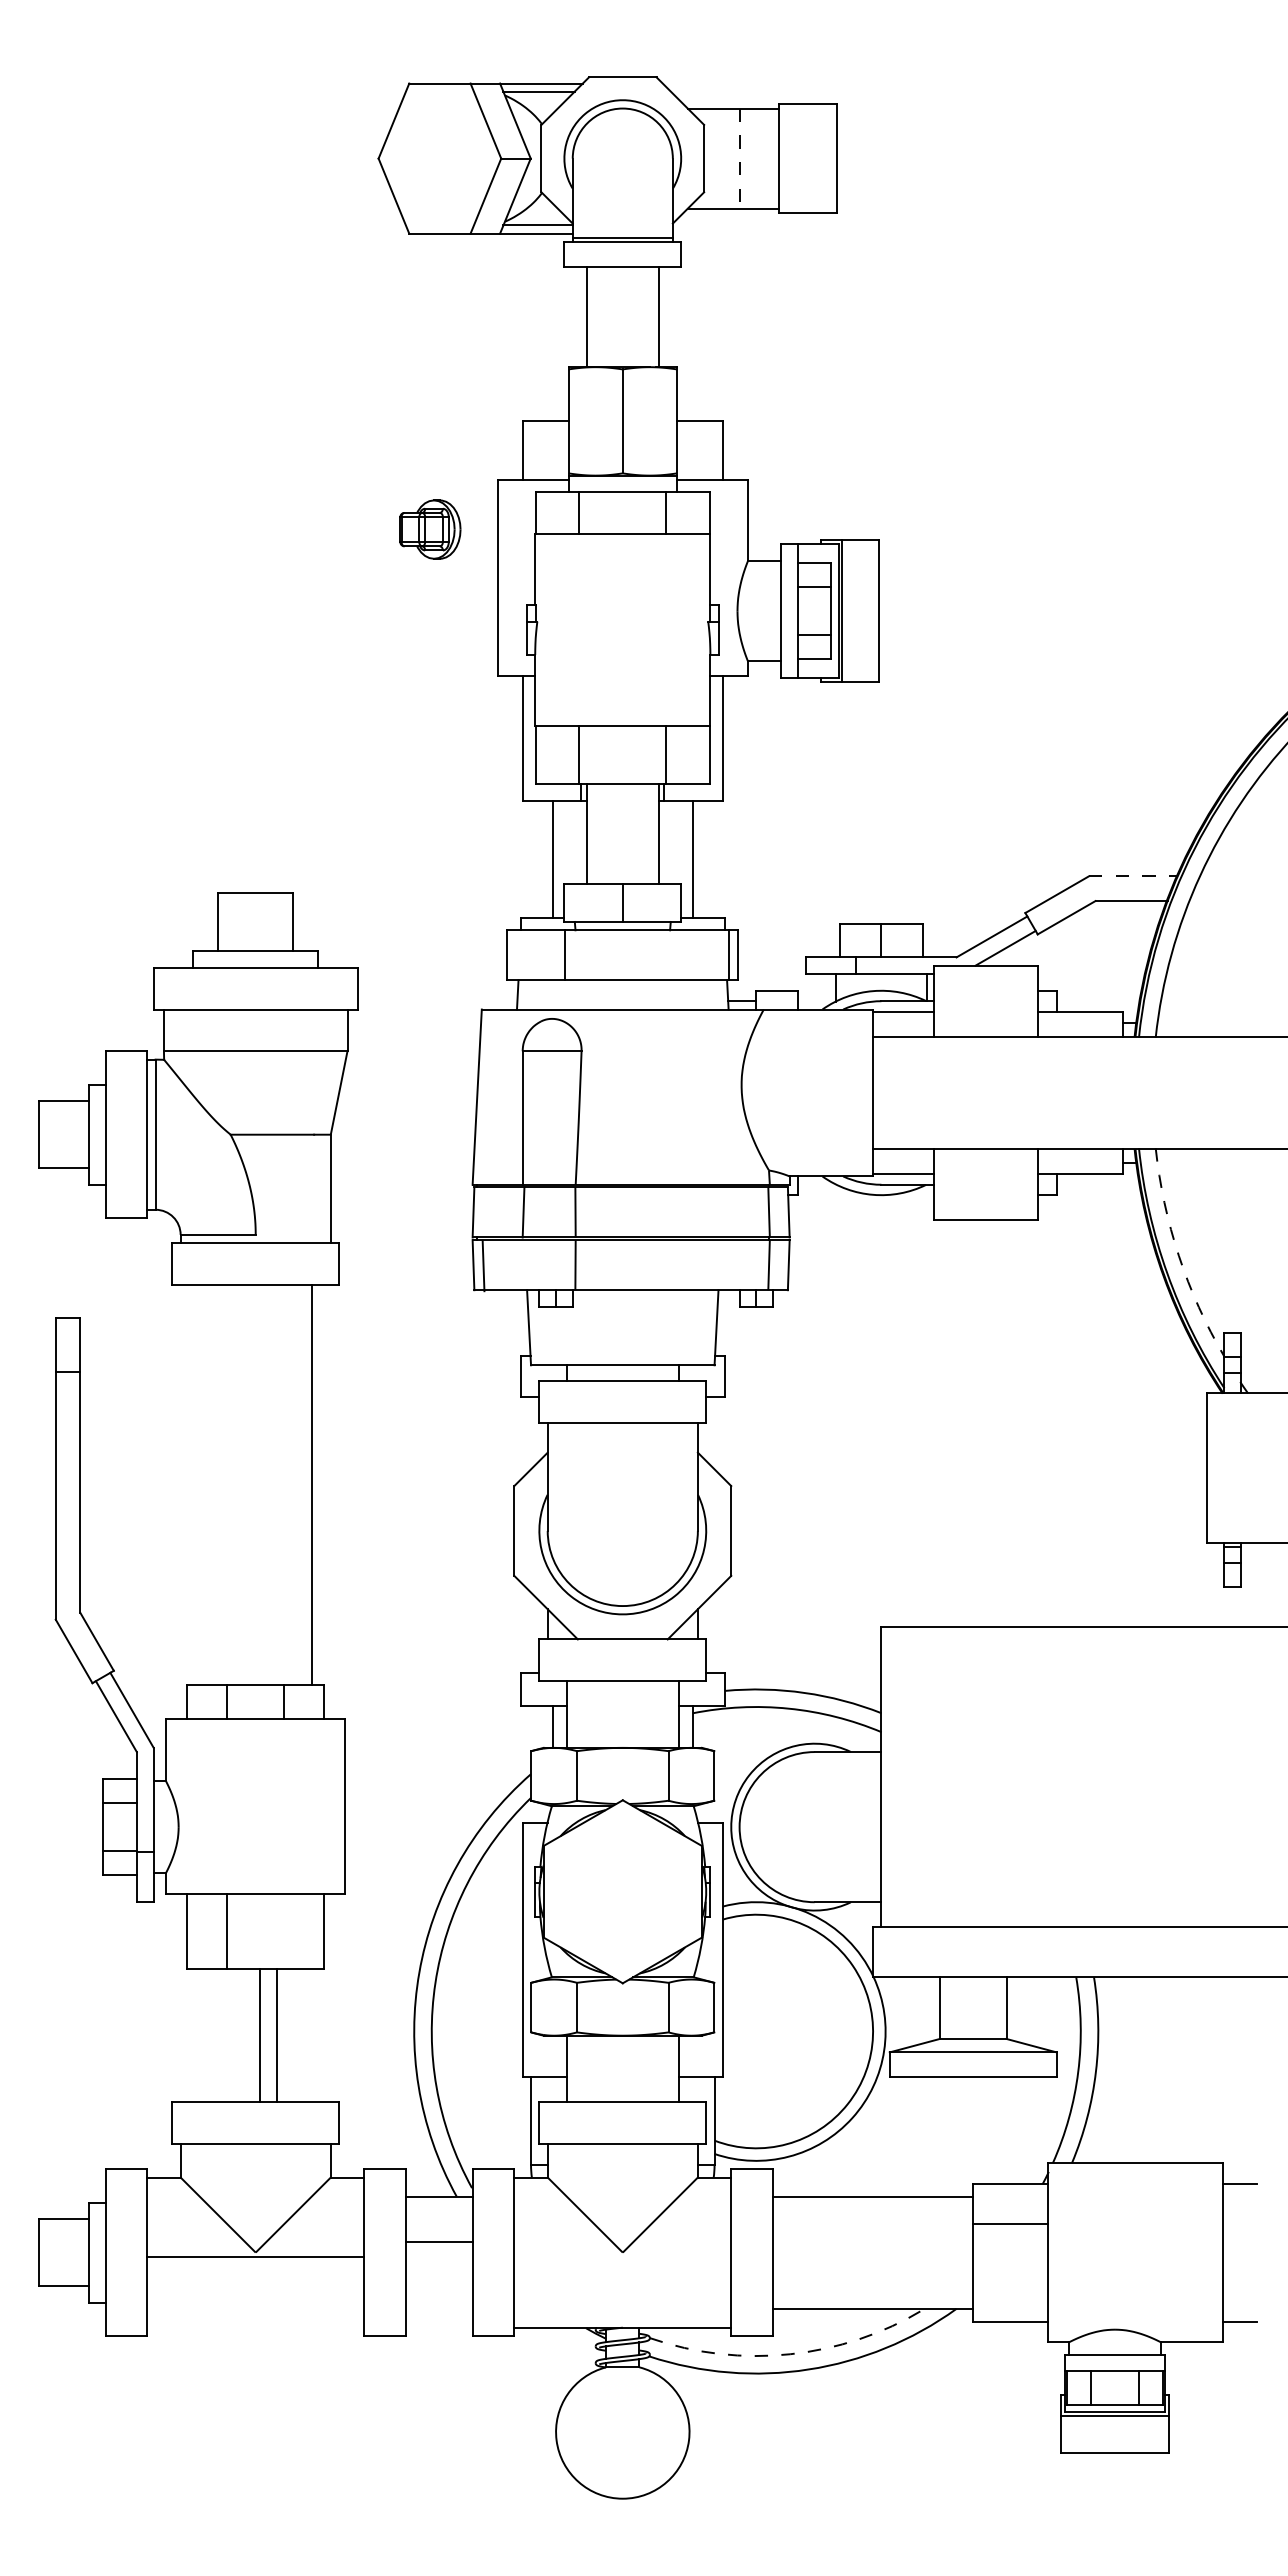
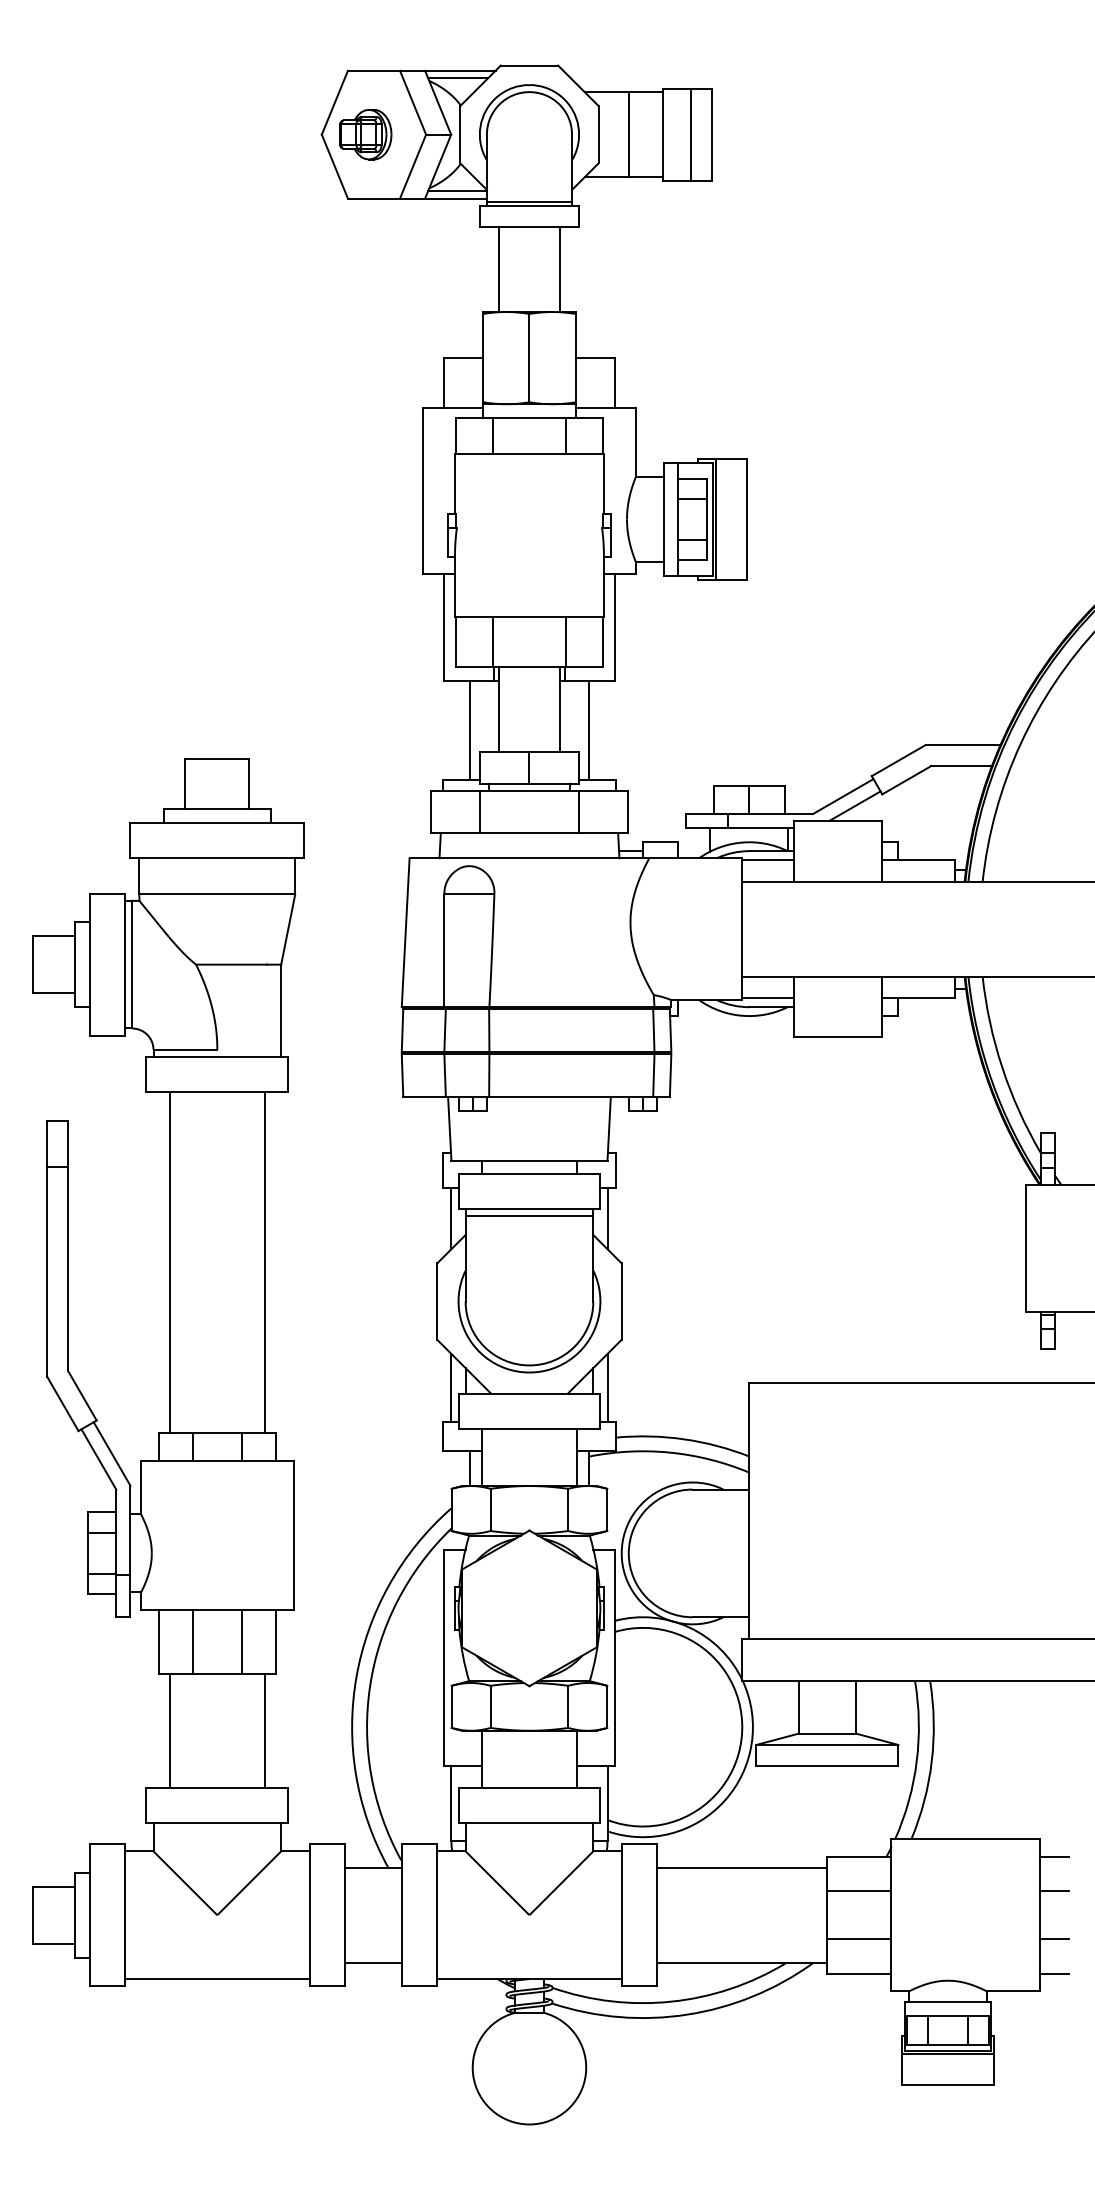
line: (812, 158) -> (690, 134), added
line: (739, 159) -> (628, 135), dashed -> solid
part: (430, 529) -> (365, 134), moved
line: (1133, 876) -> (963, 745), dashed -> solid
line: (728, 955) -> (578, 812), moved
arc: (1178, 1255) -> (1001, 1067), dashed -> solid
line: (483, 1266) -> (445, 1075), moved
line: (622, 1430) -> (529, 1216), added
line: (531, 1433) -> (451, 1218), added
line: (714, 1433) -> (607, 1218), added
line: (199, 1484) -> (169, 1262), added
line: (531, 1632) -> (451, 1387), added
line: (714, 1632) -> (607, 1387), added
line: (284, 1930) -> (241, 1641), added
line: (259, 2035) -> (264, 1730), moved
line: (276, 2035) -> (169, 1730), moved
line: (1239, 2224) -> (1053, 1891), added
line: (438, 2241) -> (372, 1962), moved
line: (255, 2256) -> (217, 1978), moved
line: (1010, 2281) -> (859, 1939), added
line: (1239, 2281) -> (1053, 1939), added
arc: (790, 2354) -> (672, 2001), dashed -> solid

